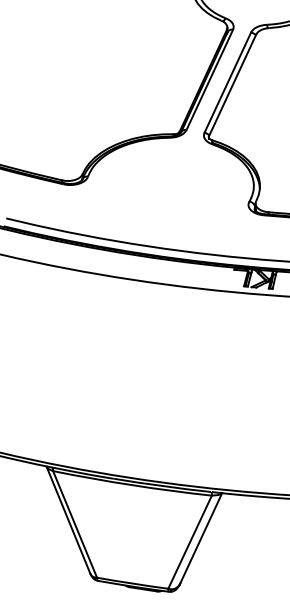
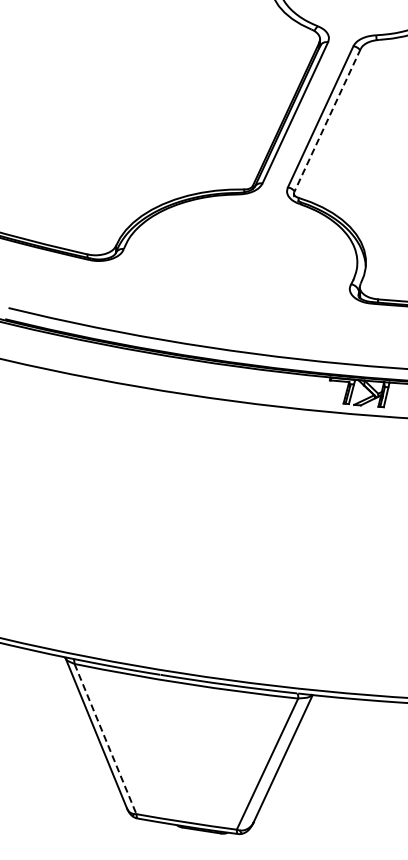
line: (232, 85) -> (327, 120), solid -> dashed
line: (75, 524) -> (105, 739), solid -> dashed

